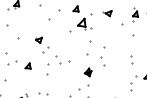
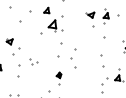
part: (107, 13) -> (90, 15), moved
part: (62, 59) -> (33, 61), size x0.6
part: (131, 59) -> (102, 61), size x1.6
part: (88, 76) -> (59, 78), size x0.7

